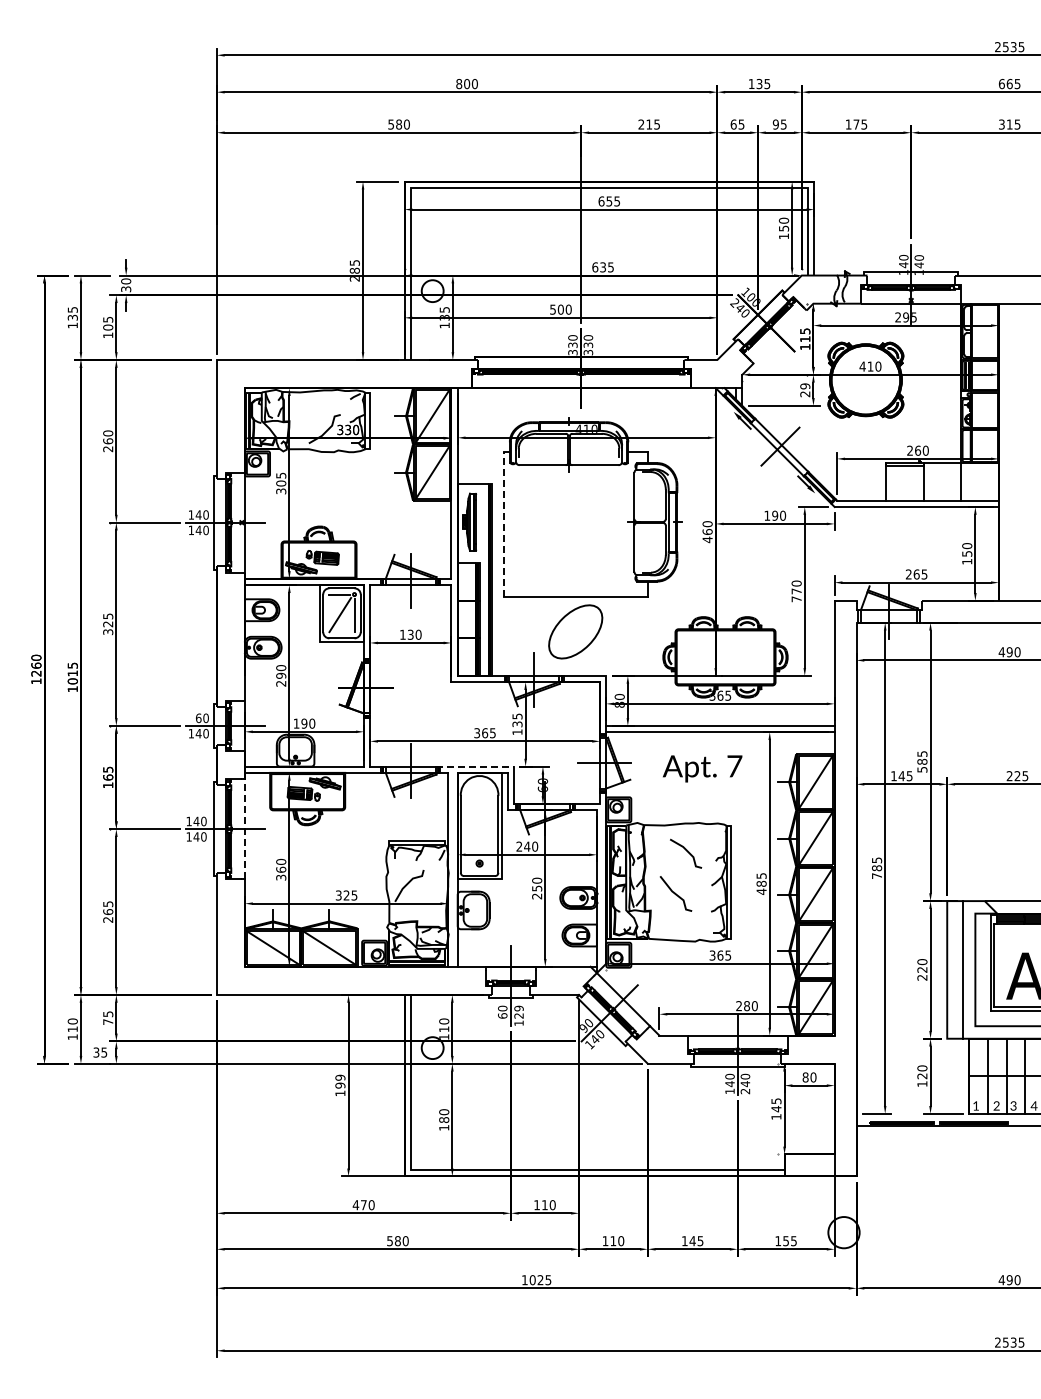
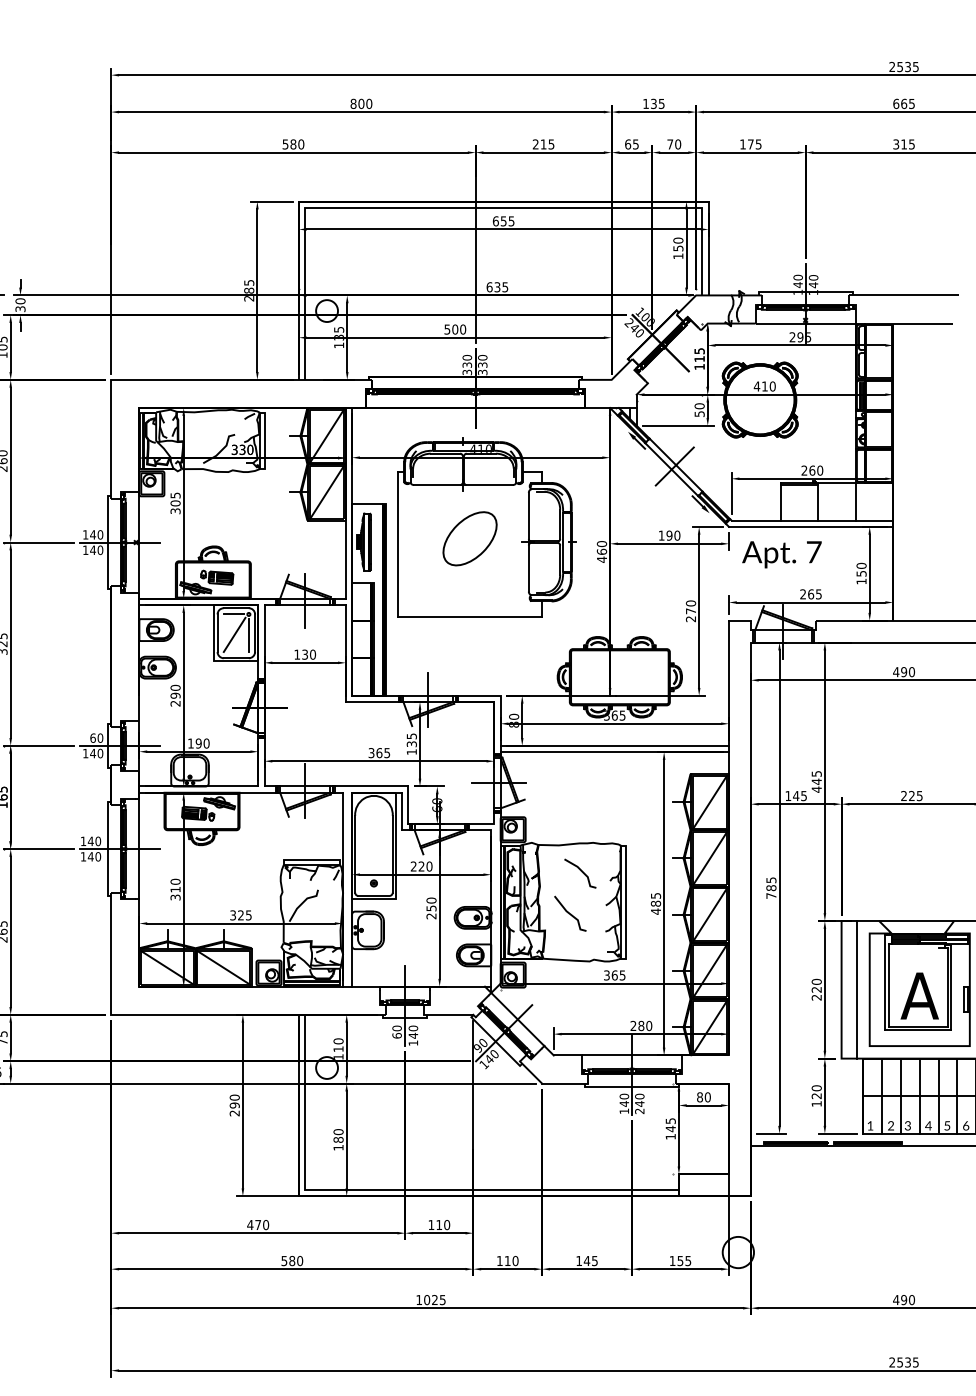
text: (779, 124) -> (673, 144), 95 -> 70
text: (805, 390) -> (699, 410), 29 -> 50
line: (503, 524) -> (397, 544), dashed -> solid
text: (796, 599) -> (690, 619), 770 -> 270
part: (575, 631) -> (469, 538), moved
text: (922, 765) -> (816, 785), 585 -> 445
line: (475, 766) -> (369, 786), dashed -> solid
text: (702, 768) -> (781, 554), moved
line: (245, 828) -> (139, 848), dashed -> solid
text: (527, 846) -> (421, 866), 240 -> 220
text: (281, 869) -> (175, 889), 360 -> 310
text: (518, 1012) -> (412, 1032), 129 -> 140
text: (340, 1085) -> (234, 1105), 199 -> 290

